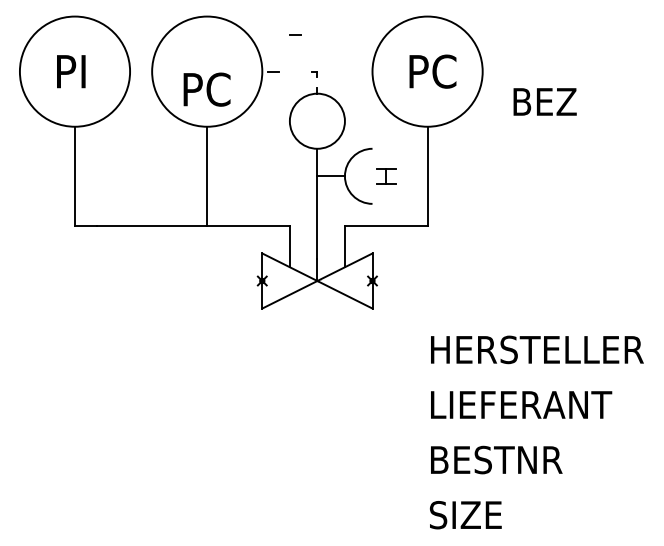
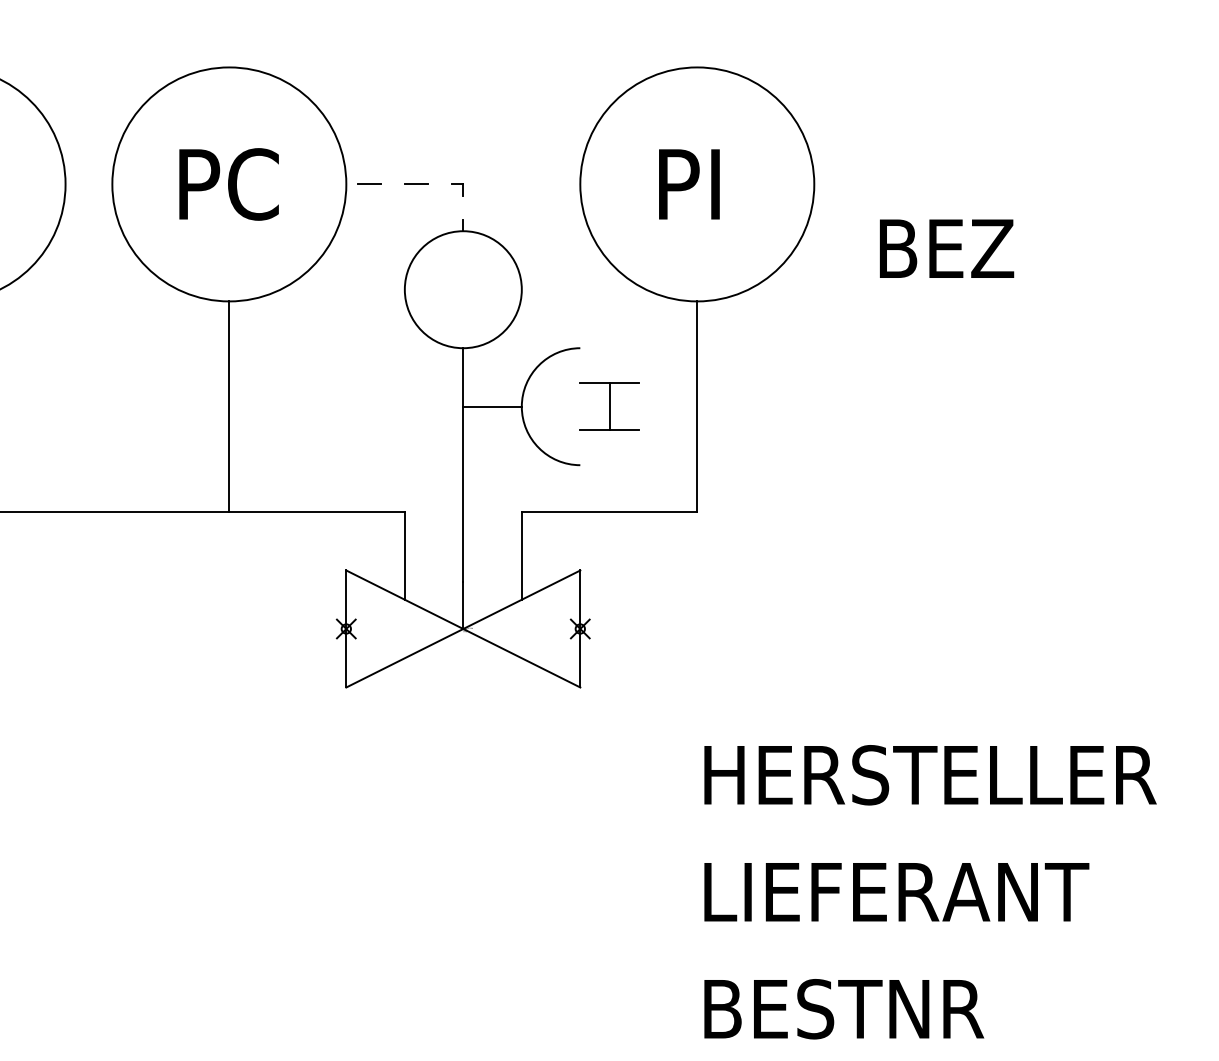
line: (295, 34) -> (416, 184), moved
text: (444, 71) -> (733, 184), PC -> PI
text: (206, 89) -> (227, 184), moved
part: (386, 175) -> (610, 404), size x1.43

